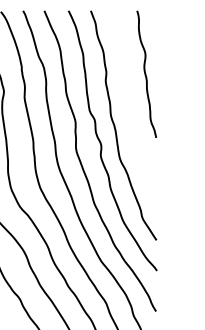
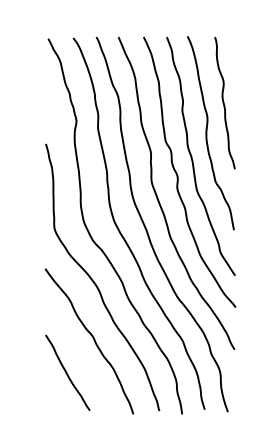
curve: (129, 103) -> (207, 133), added

